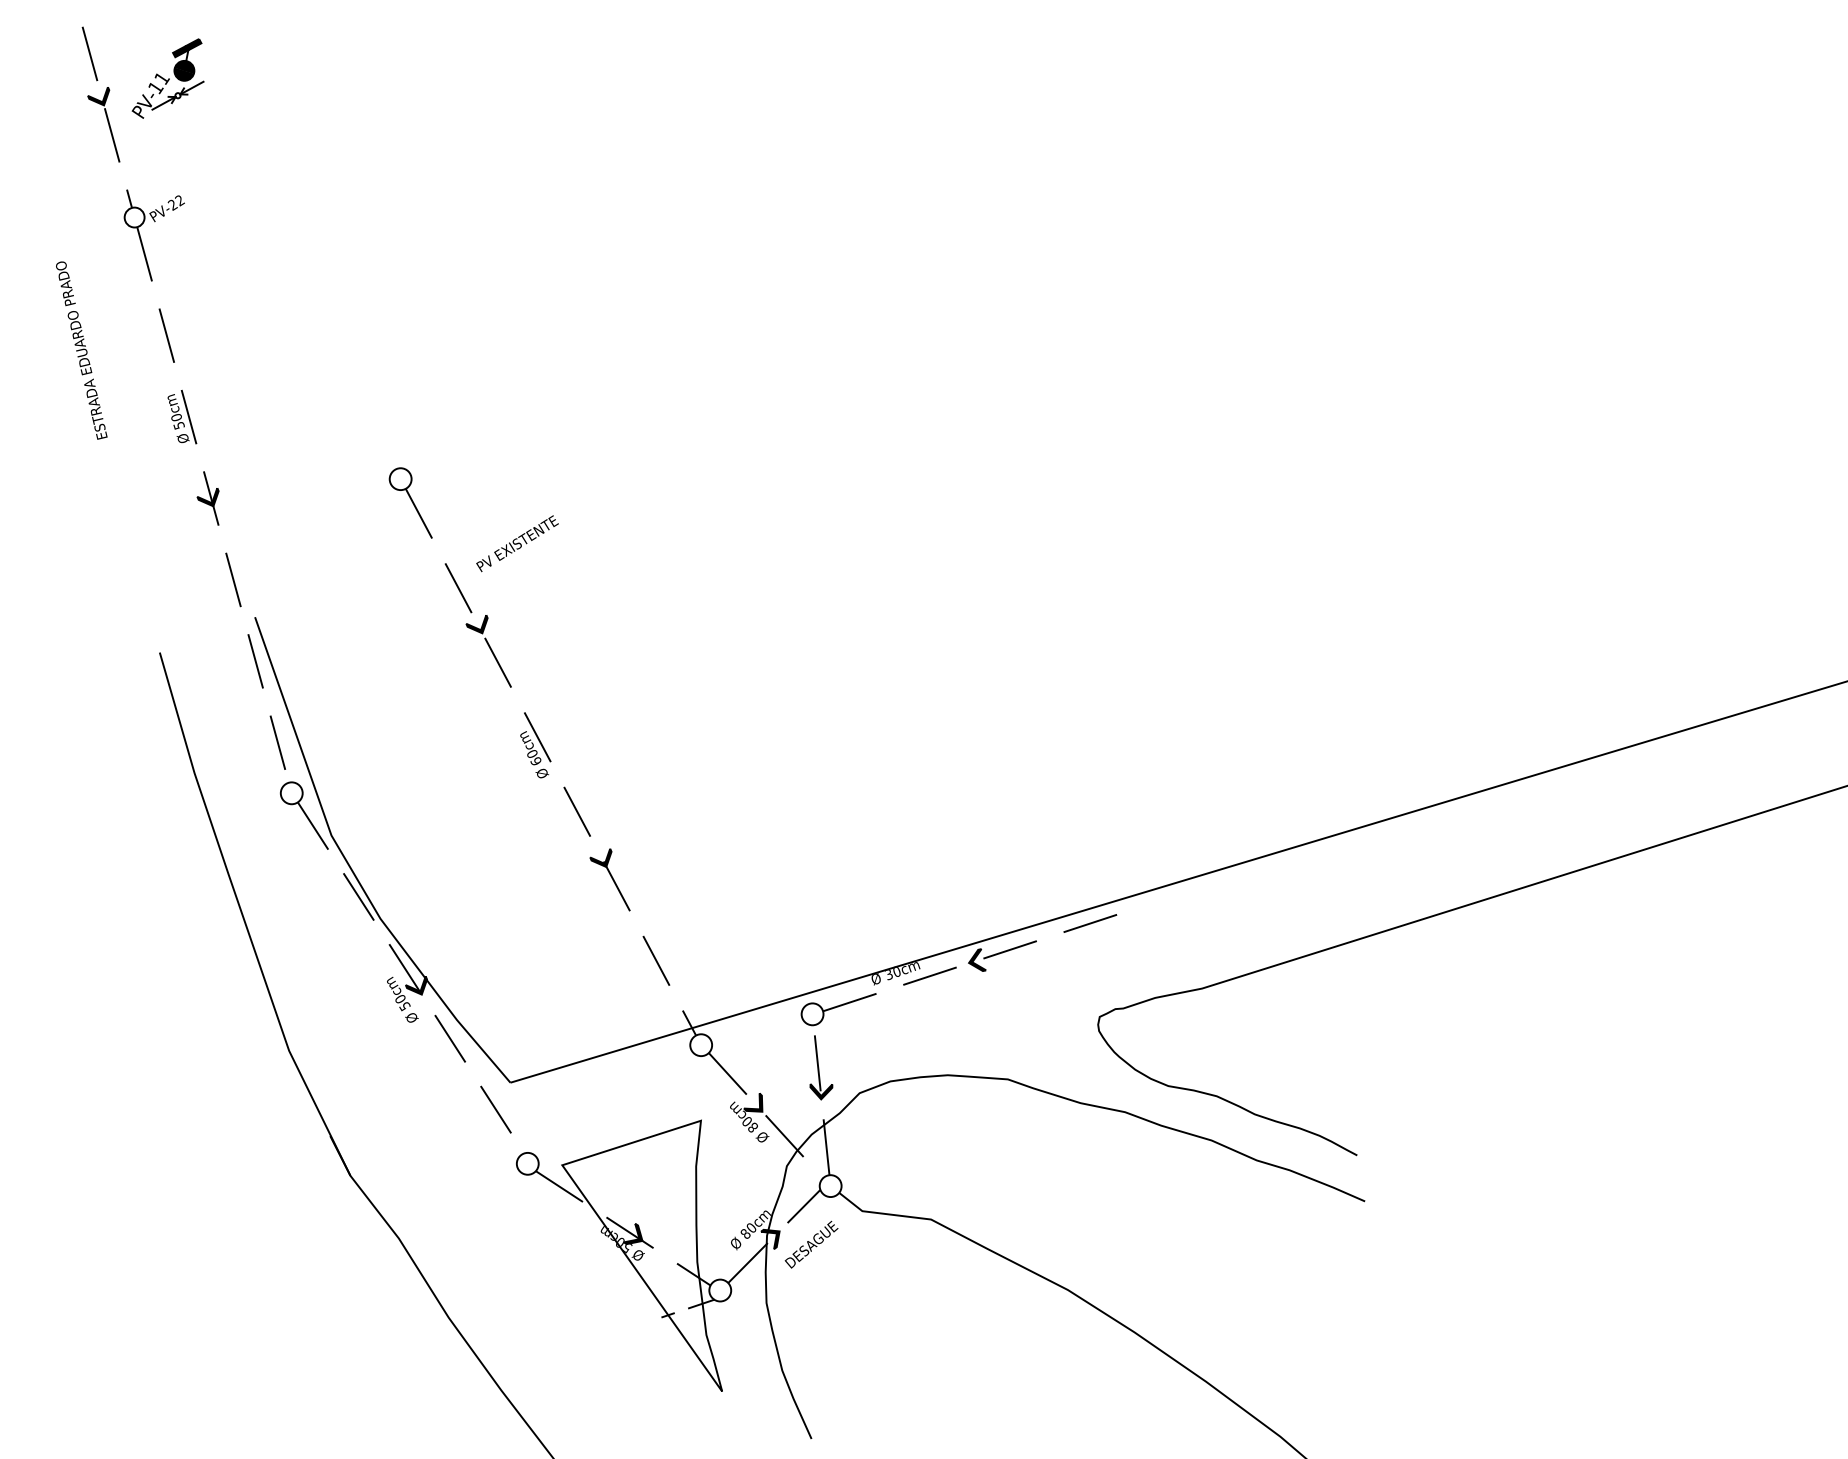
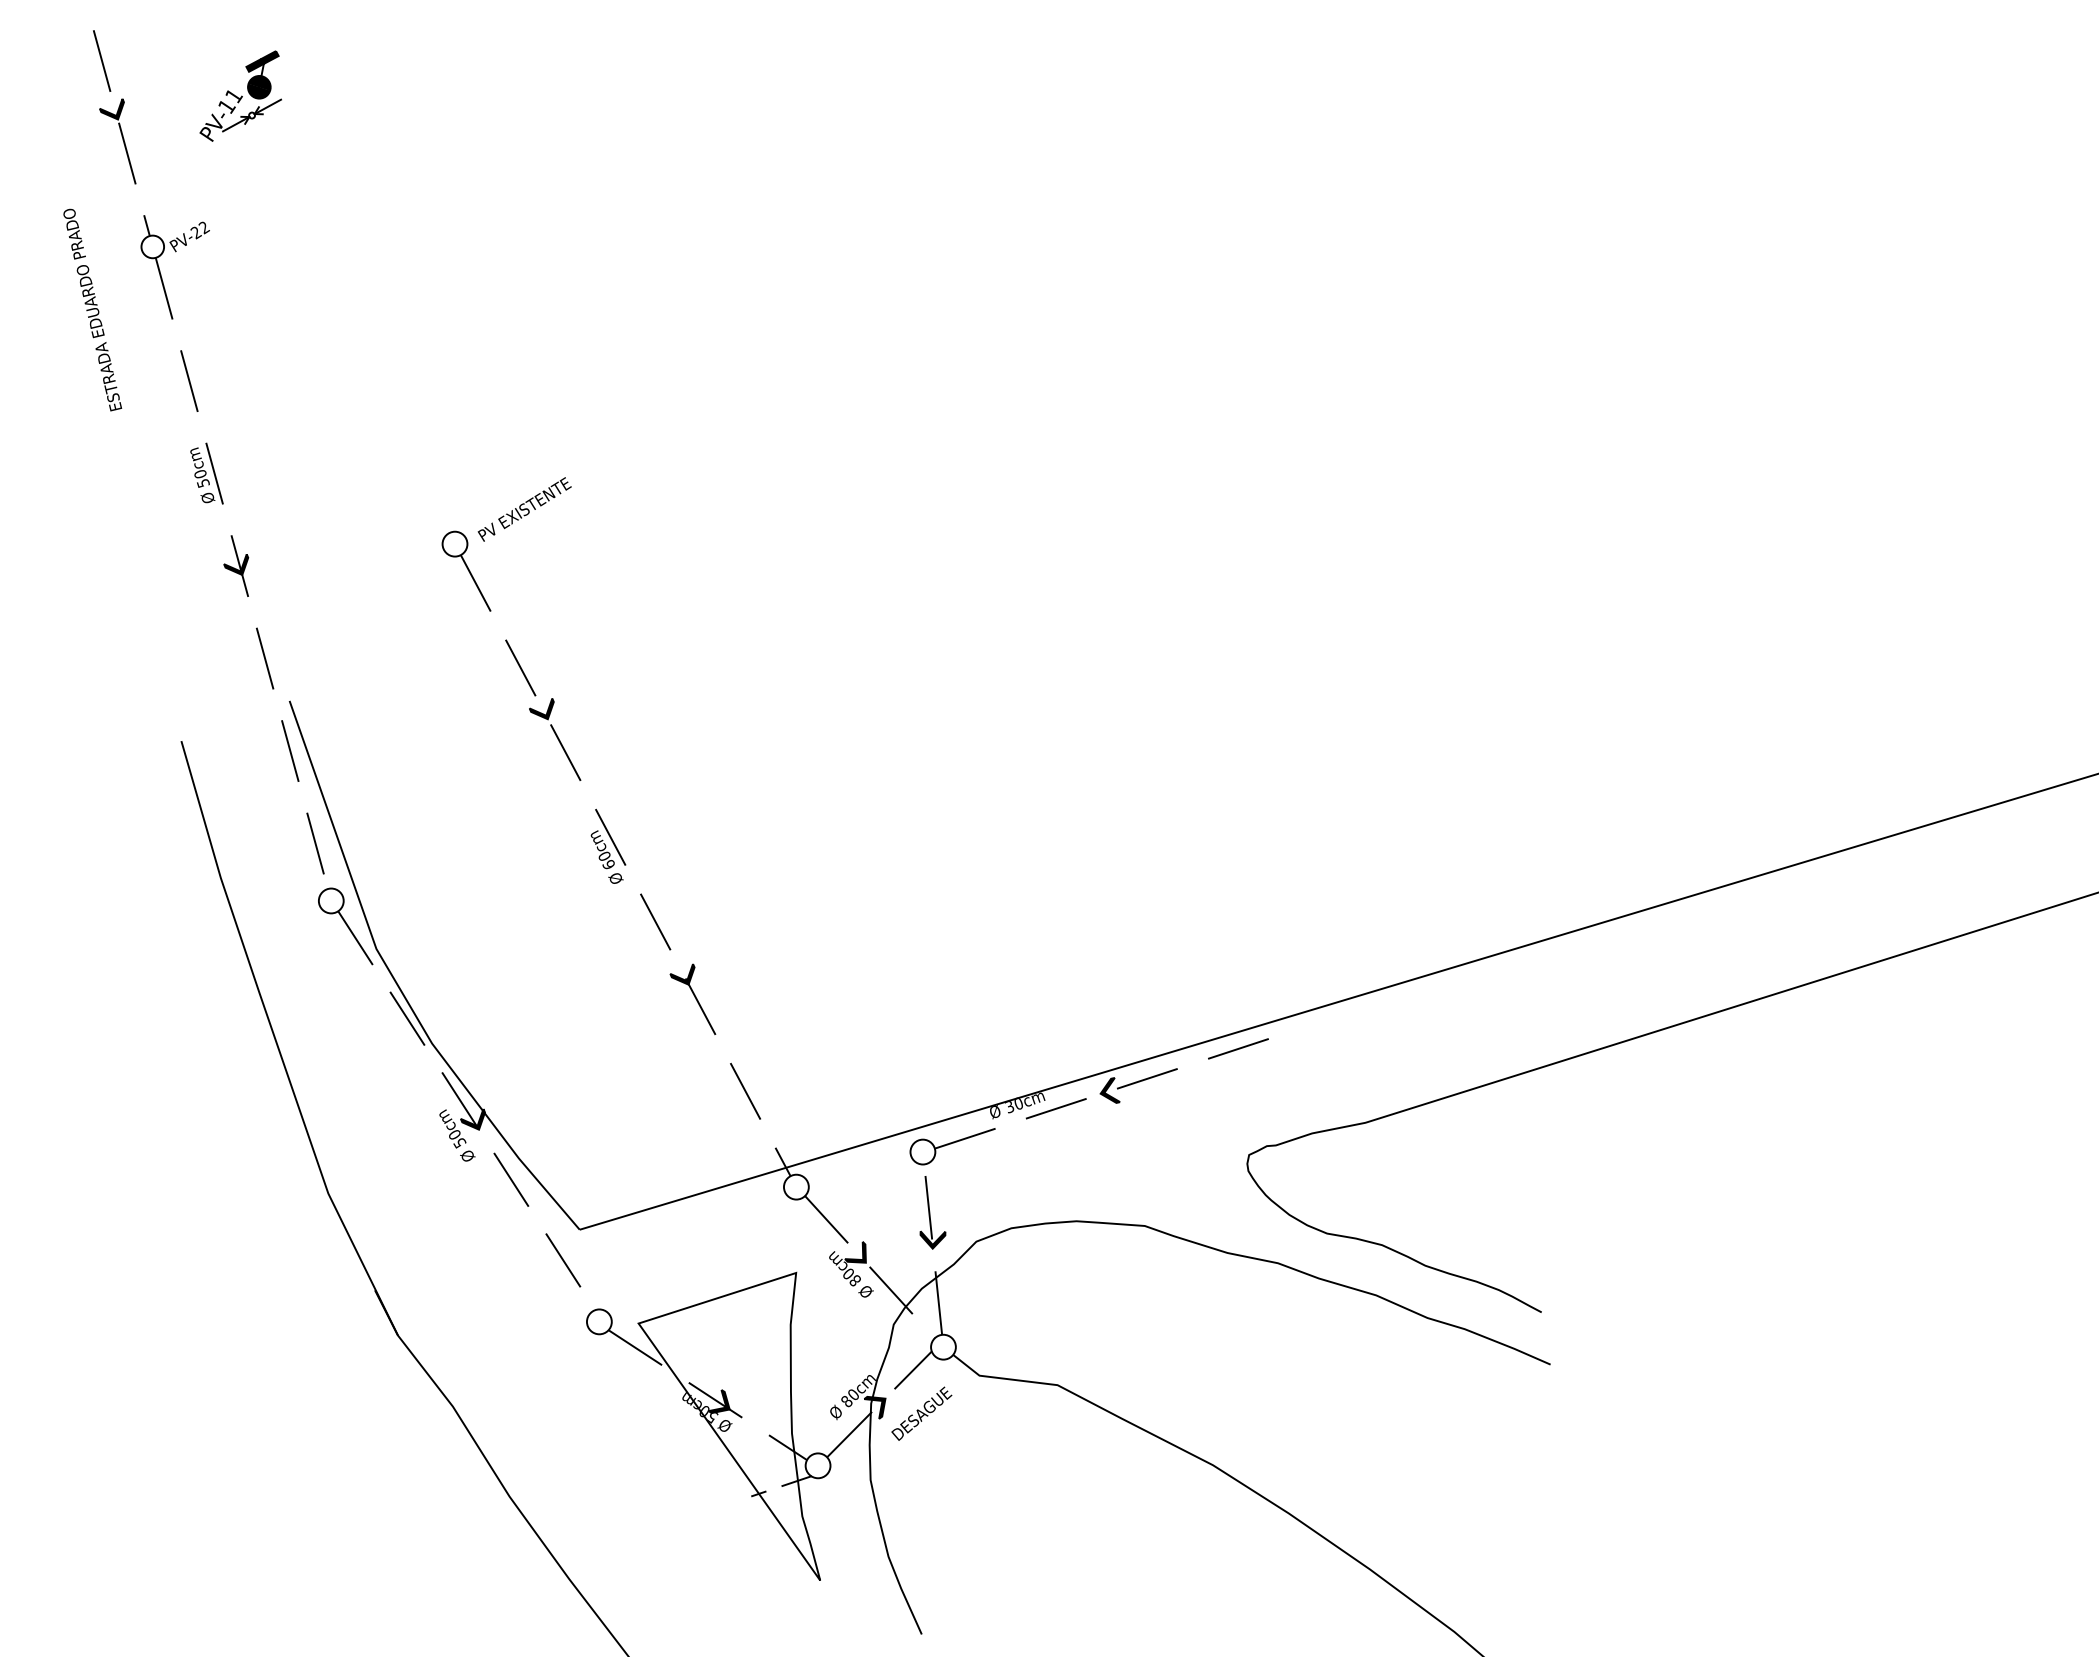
part: (167, 78) -> (240, 95), moved
text: (81, 350) -> (92, 309), moved
text: (517, 543) -> (524, 509), moved

